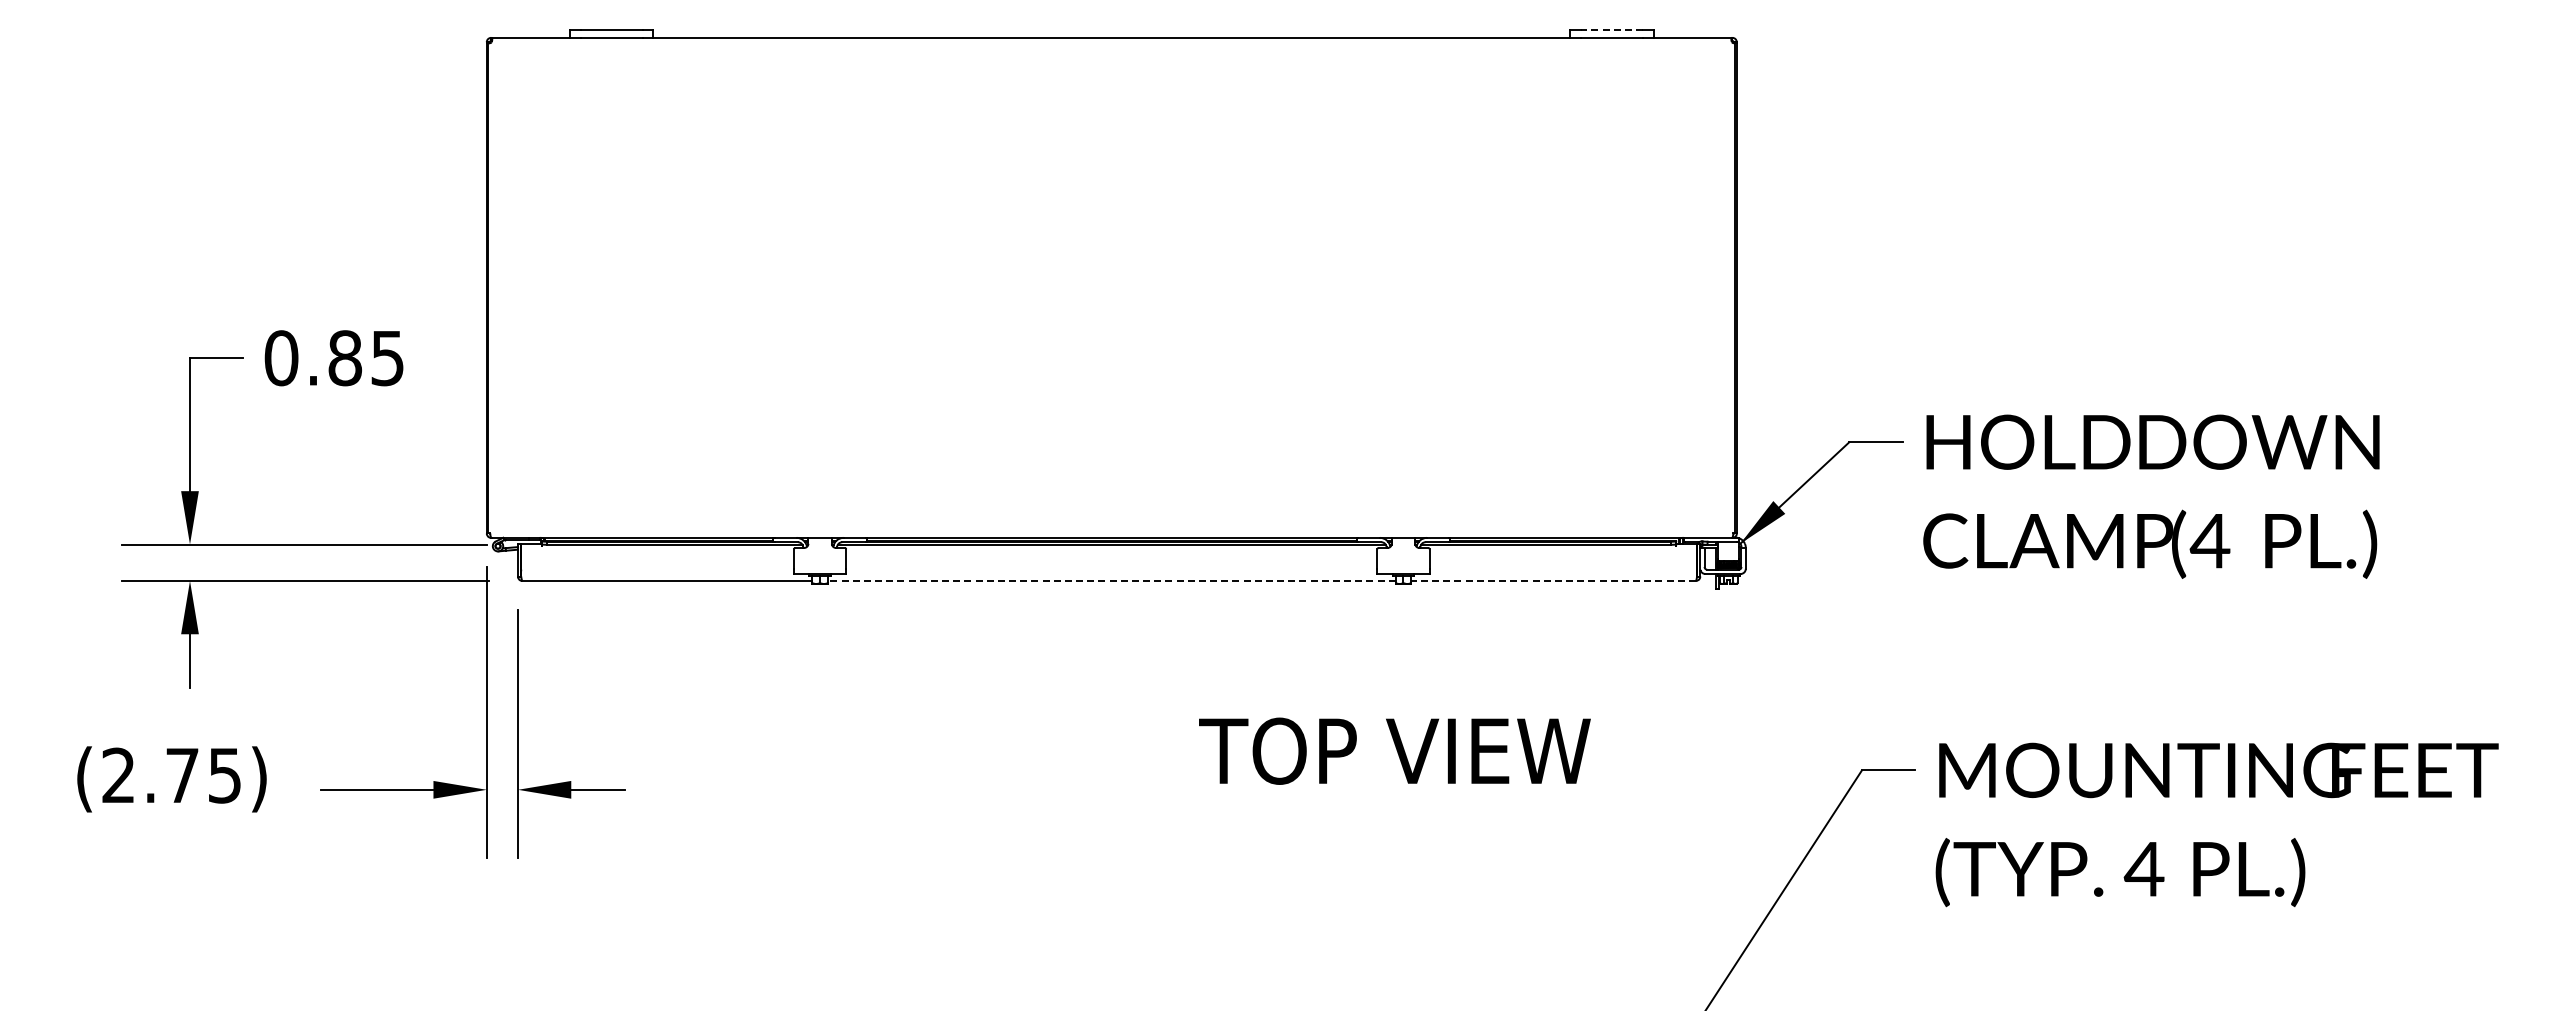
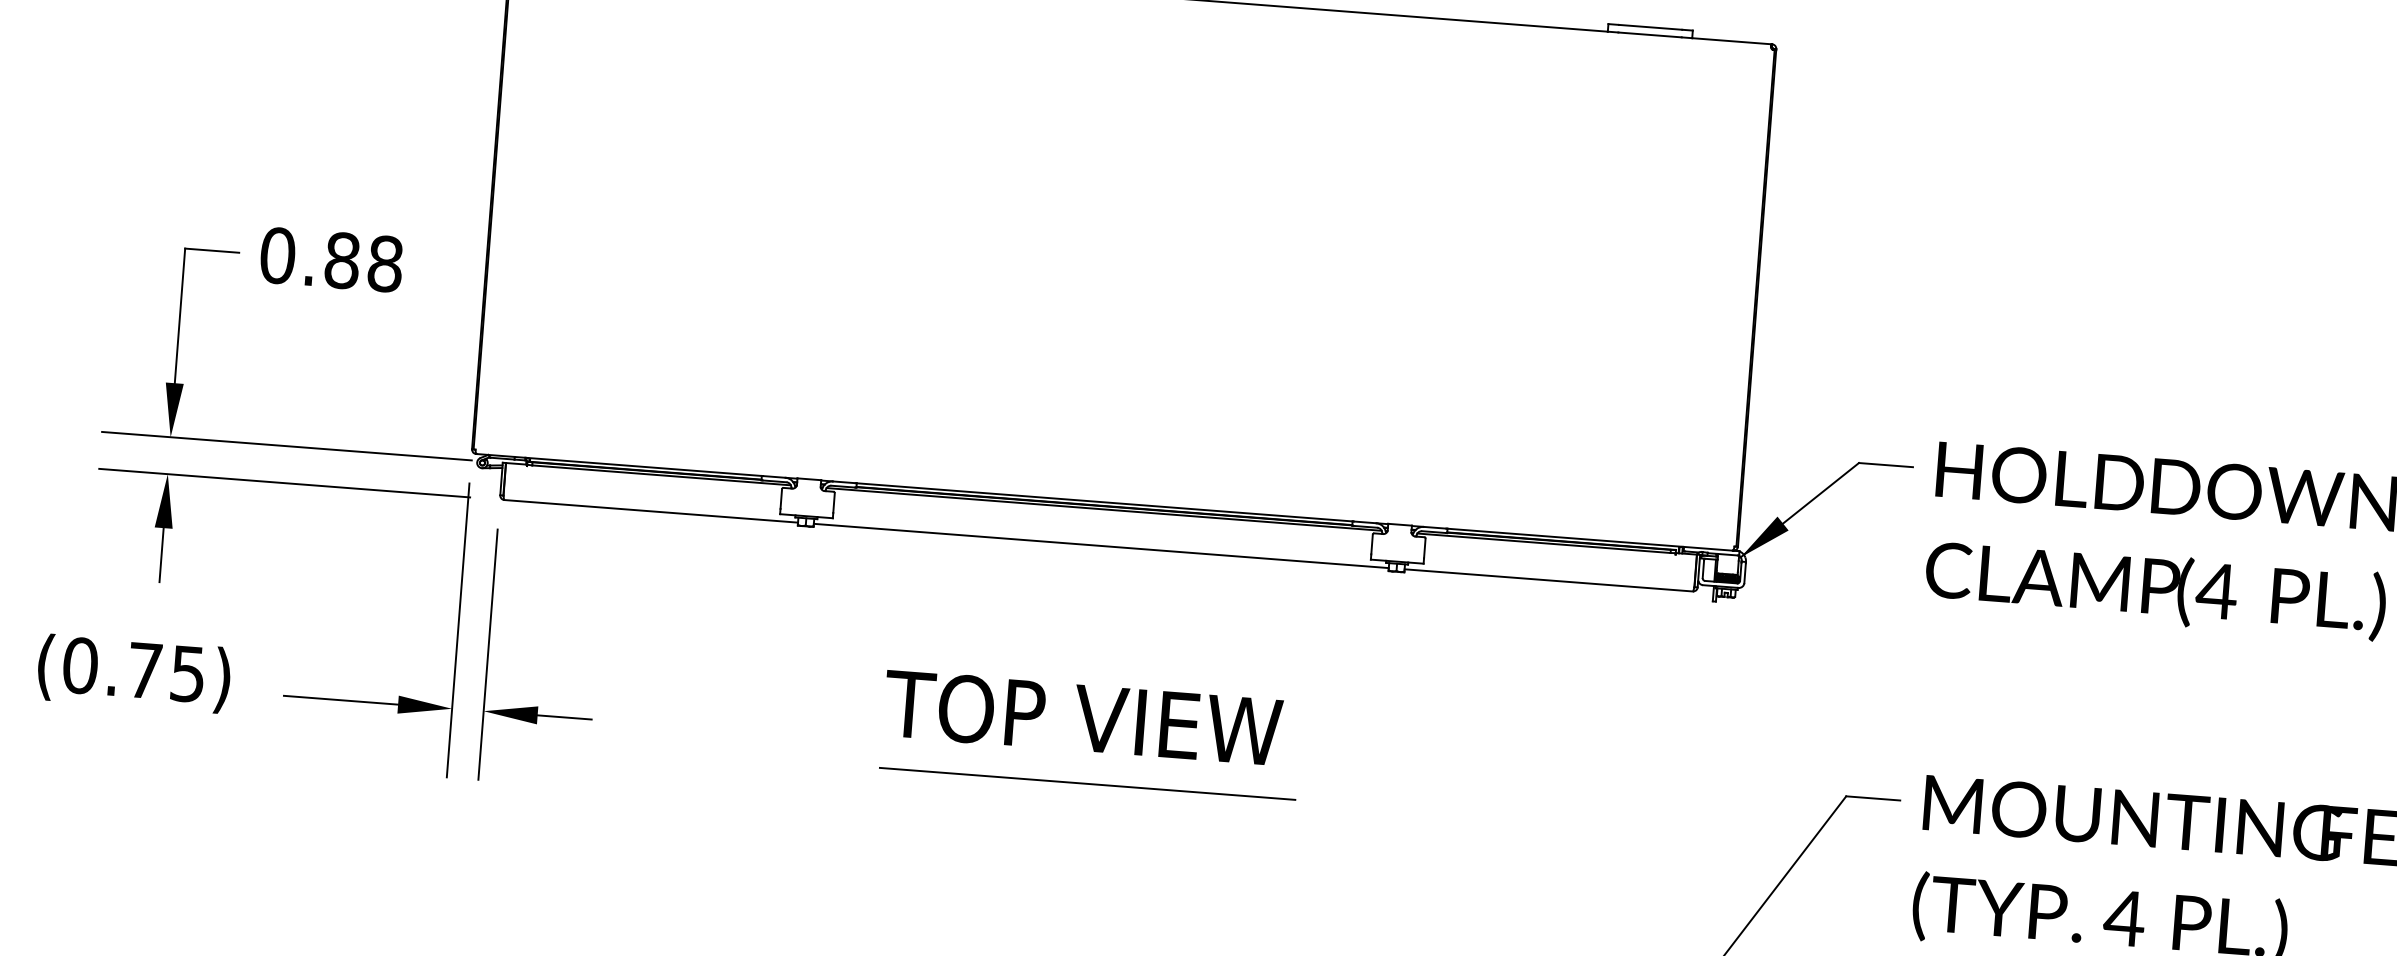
line: (1611, 30) -> (1650, 27), dashed -> solid
text: (387, 358) -> (385, 264), 0.85 -> 0.88
line: (1111, 580) -> (1101, 545), dashed -> solid
line: (1553, 580) -> (1548, 579), dashed -> solid
text: (1394, 750) -> (1082, 717), moved
text: (118, 775) -> (80, 665), (2.75) -> (0.75)
line: (1116, 815) -> (1087, 783), added

